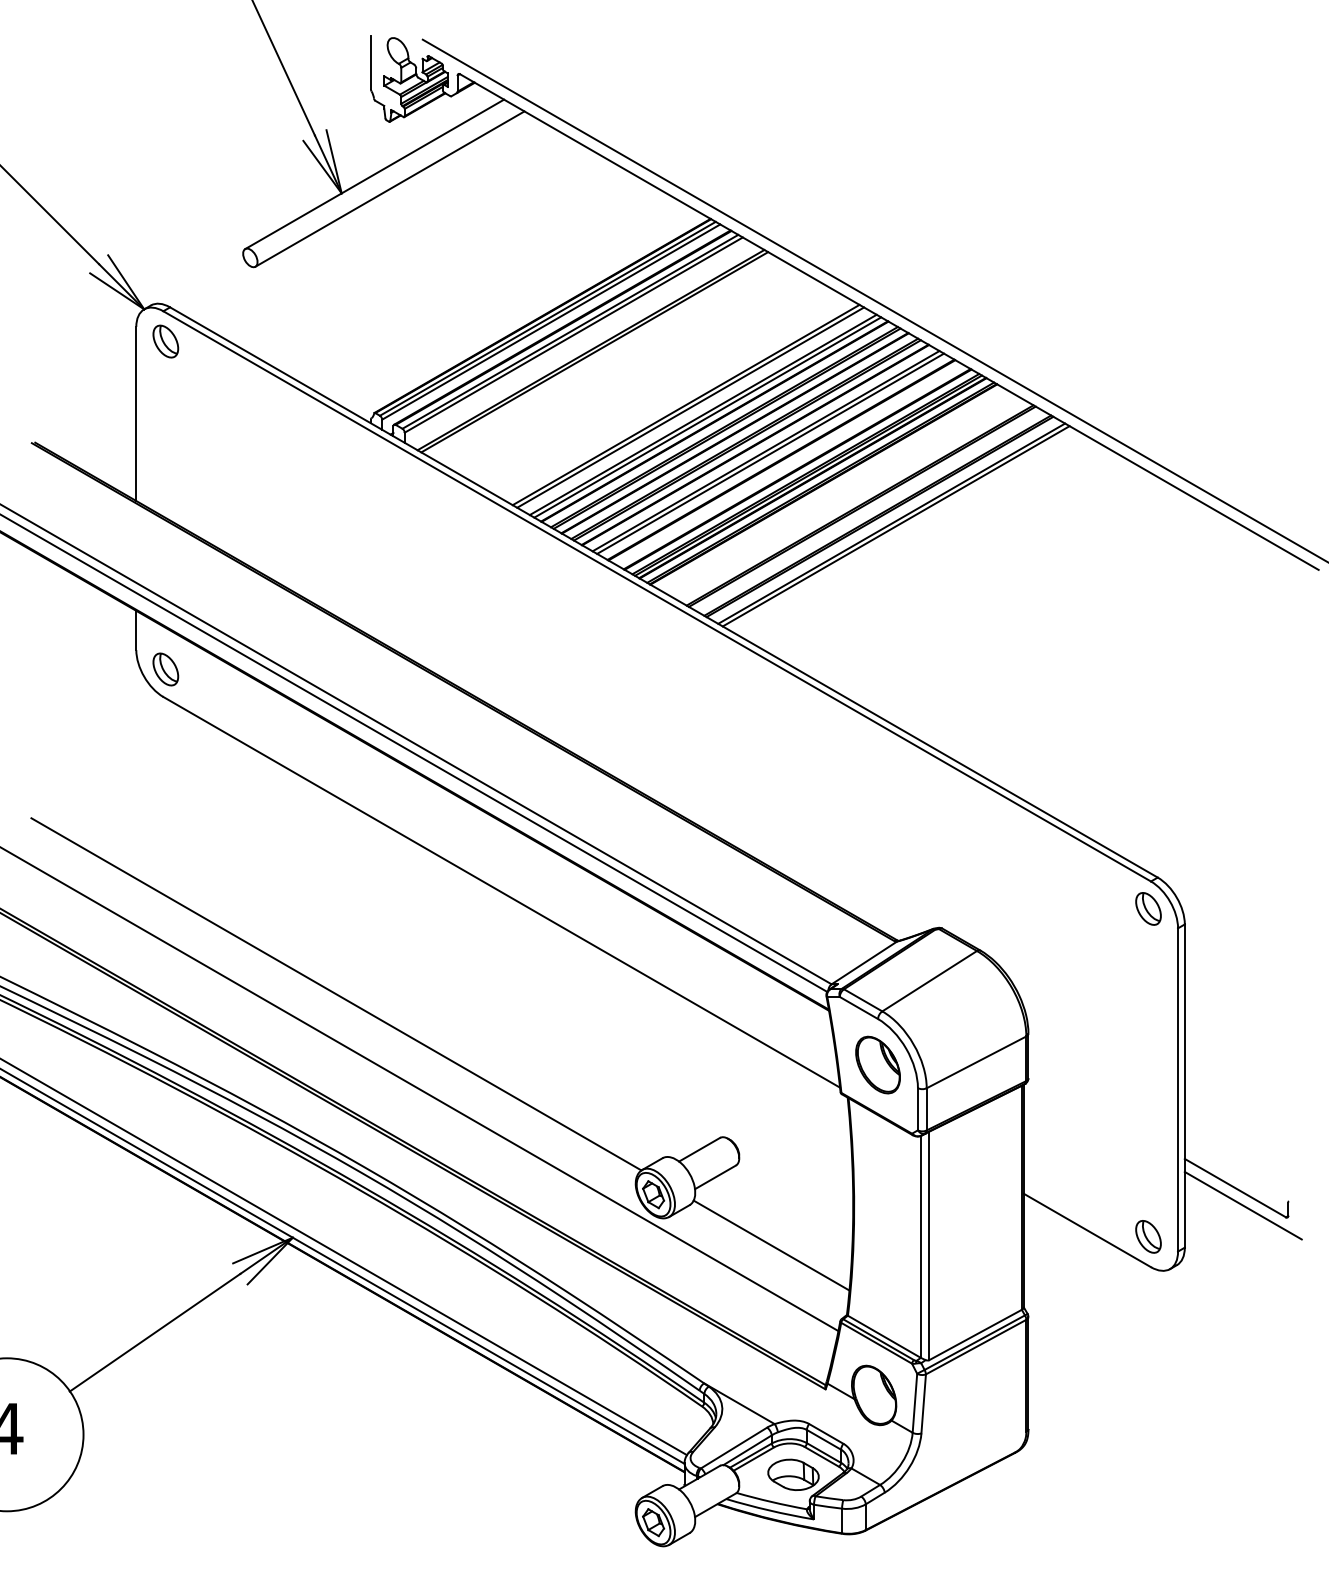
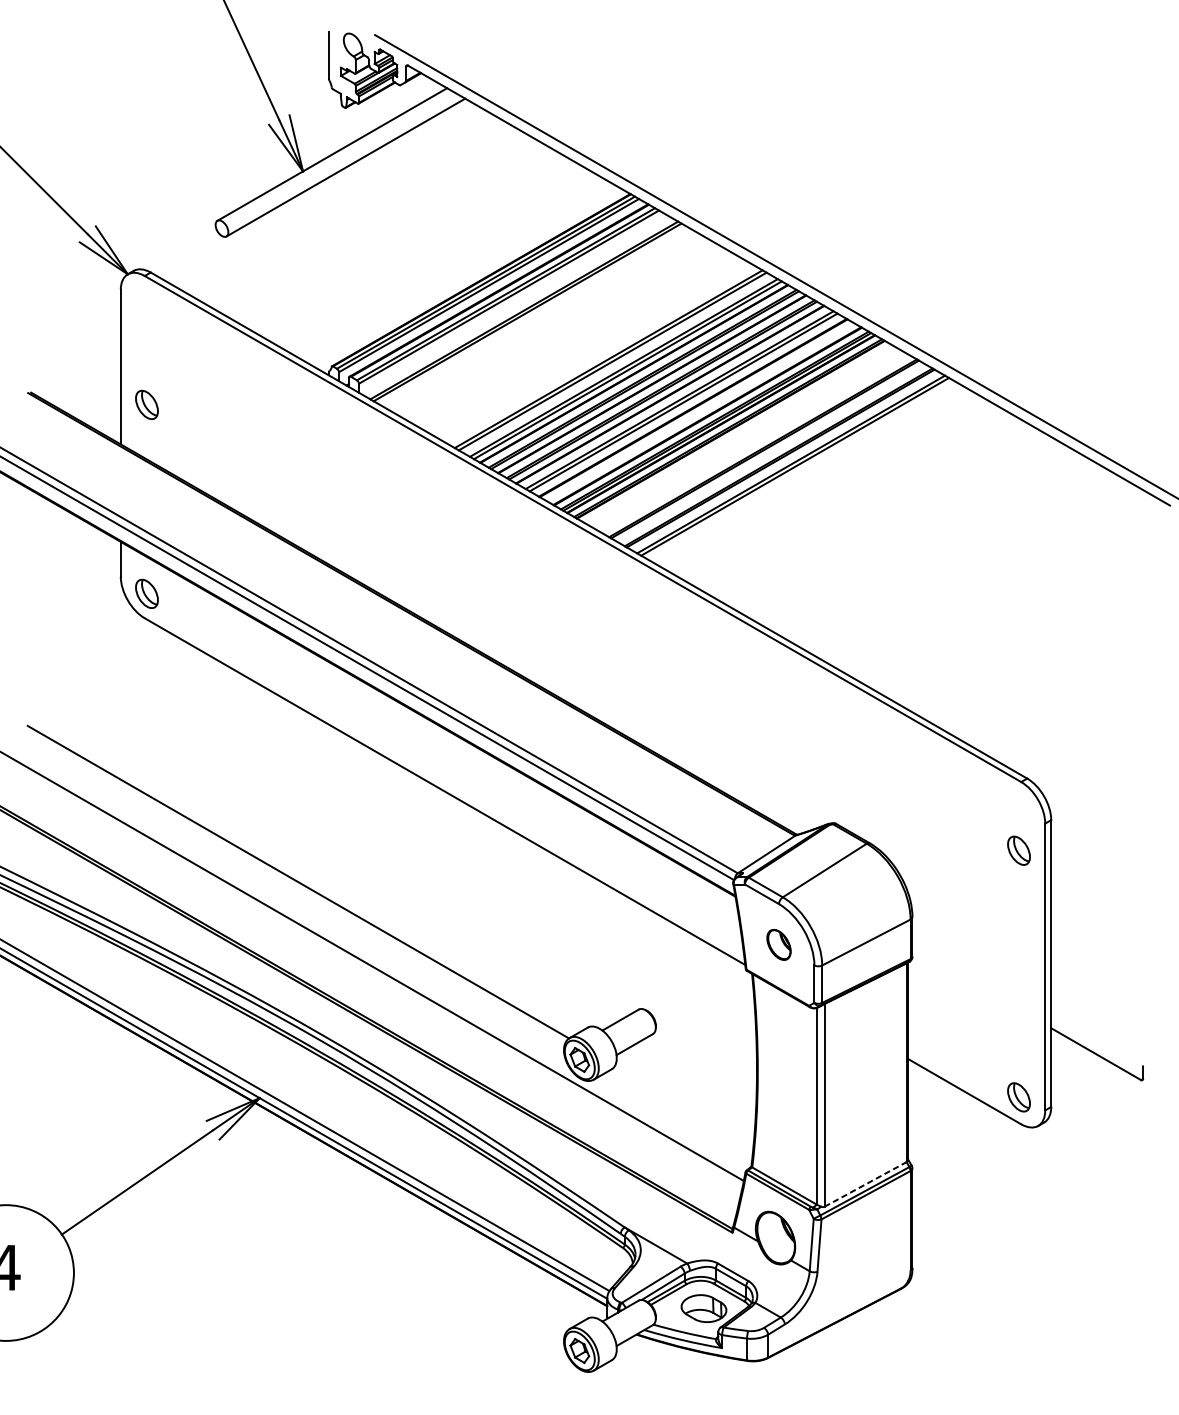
part: (165, 341) -> (146, 404), moved
part: (1148, 908) -> (1019, 850), moved
part: (877, 1064) -> (778, 944), size x0.6
line: (1242, 1205) -> (1102, 1069), removed
line: (771, 1245) -> (684, 1105), removed
line: (975, 1335) -> (865, 1184), solid -> dashed

